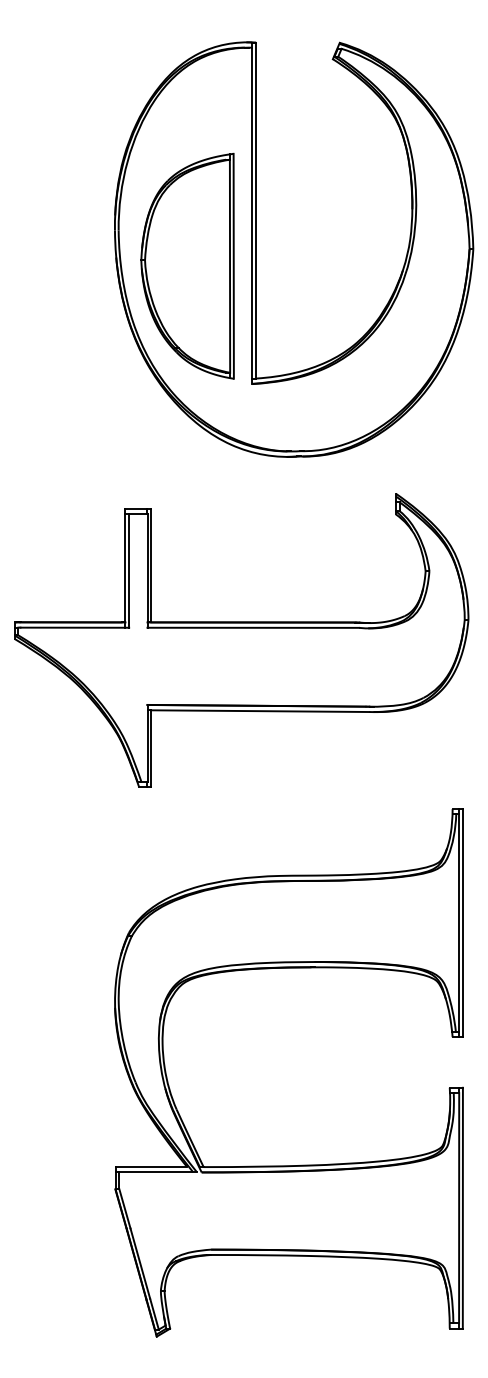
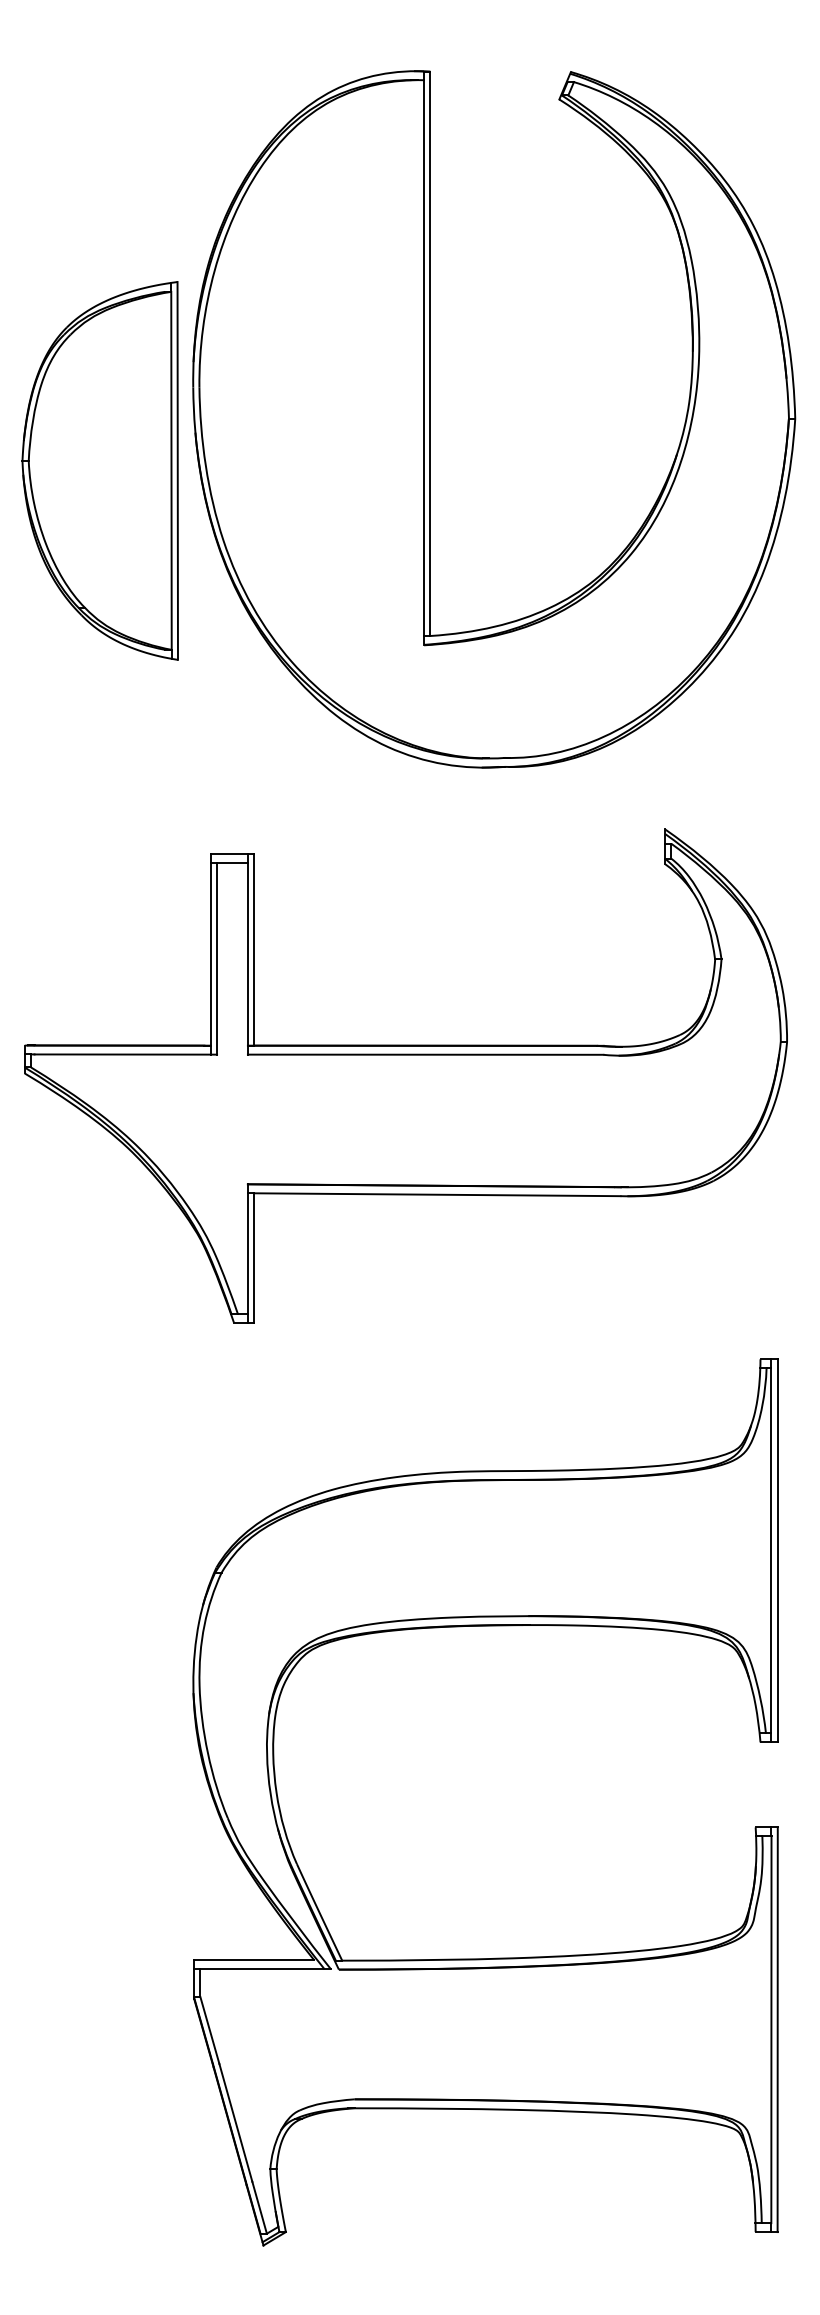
part: (187, 265) -> (100, 469), moved

